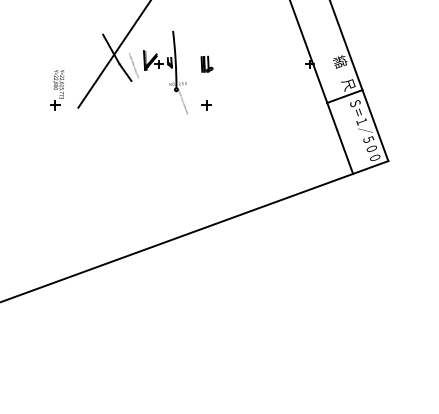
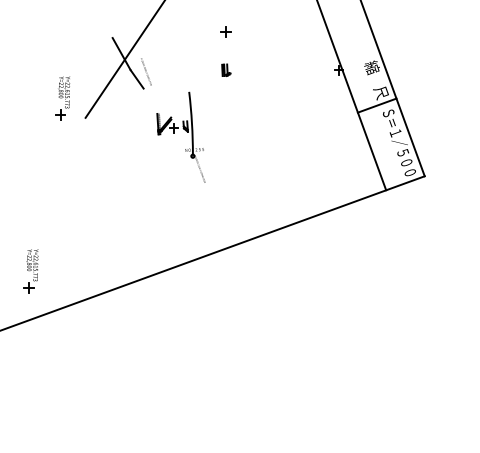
part: (206, 63) -> (225, 69), size x0.7
part: (170, 67) -> (186, 131), moved
part: (206, 105) -> (225, 32), moved
part: (28, 248) -> (31, 271), added

